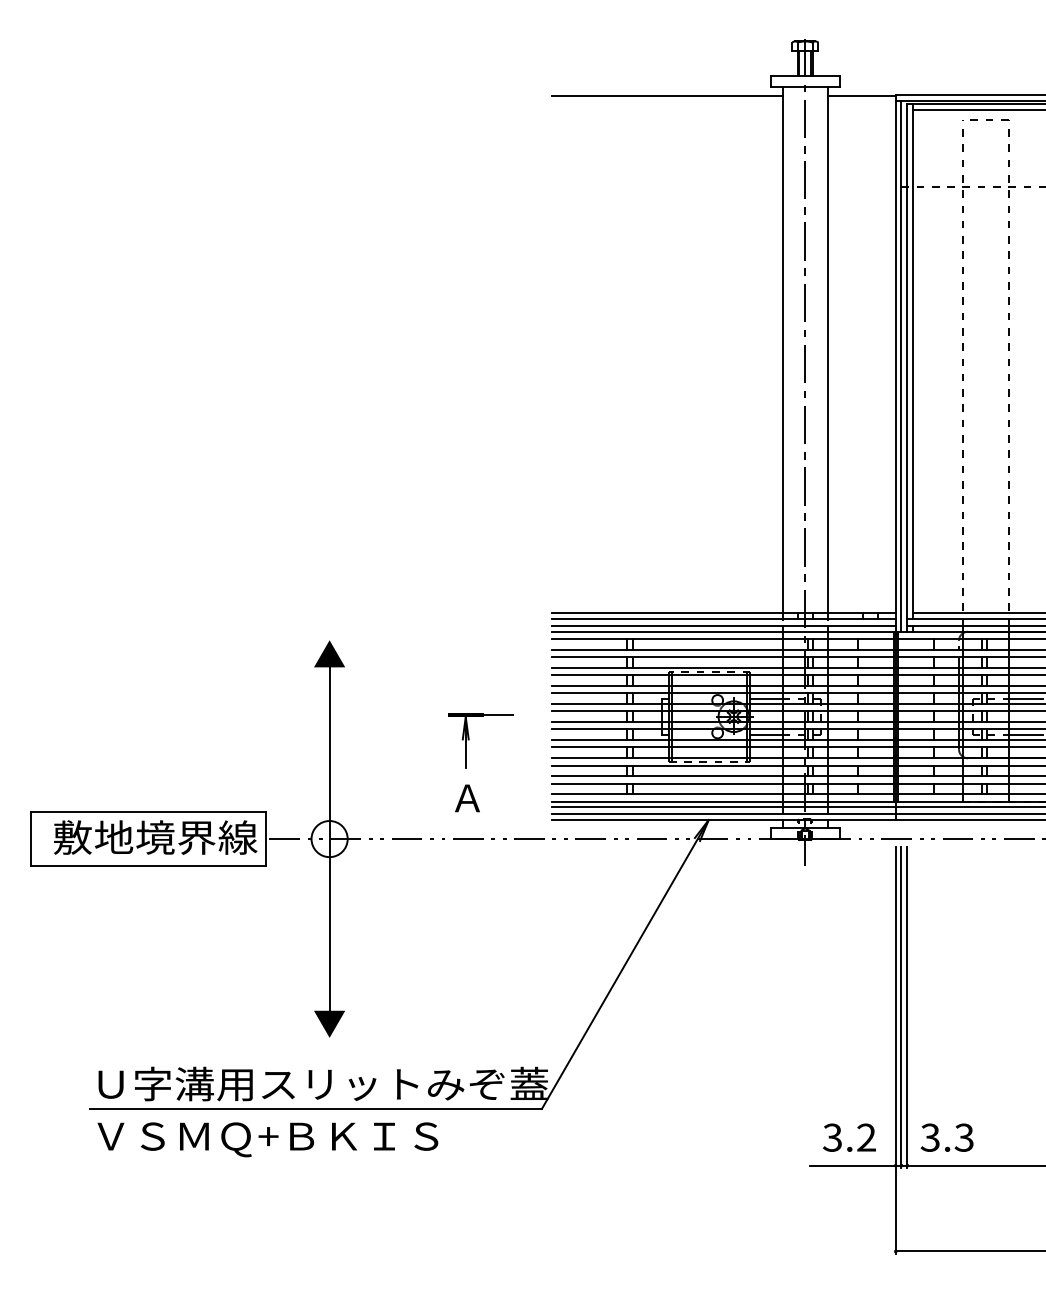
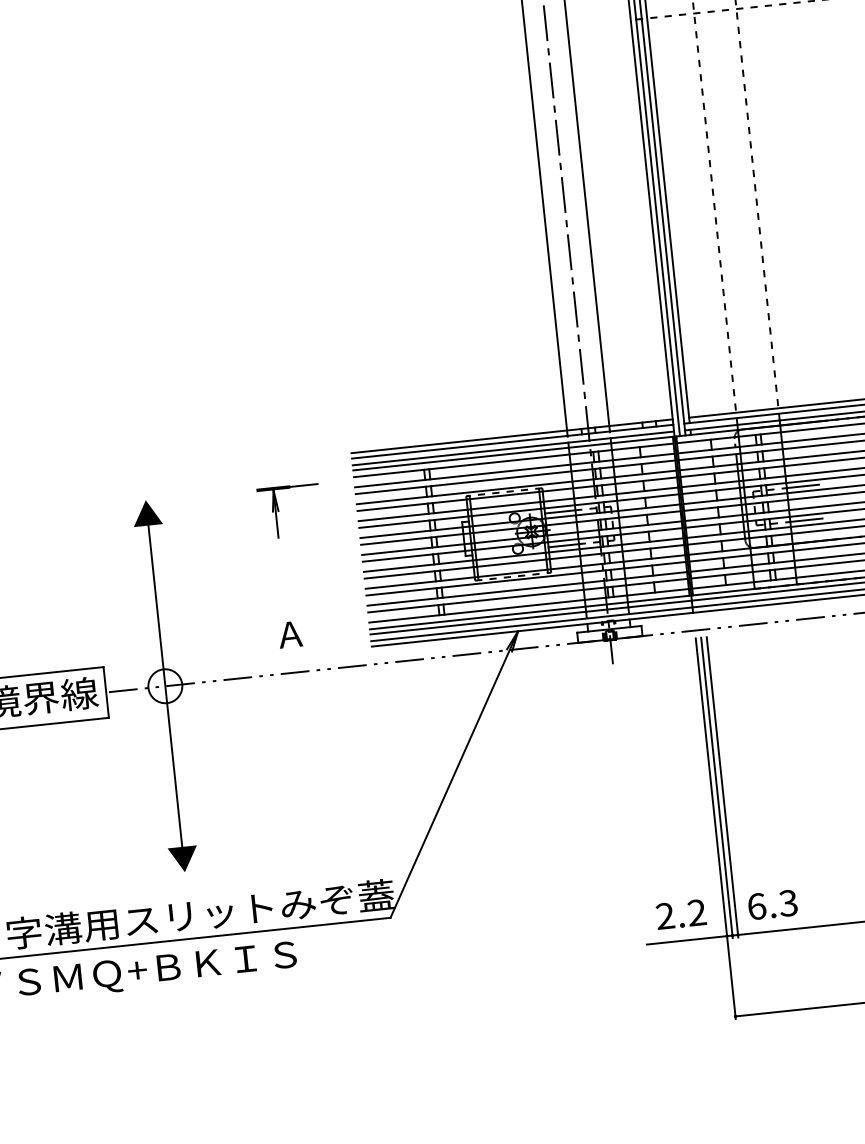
part: (469, 740) -> (279, 511), moved
text: (832, 1137) -> (665, 916), 3.2 -> 2.2
text: (930, 1137) -> (756, 906), 3.3 -> 6.3

